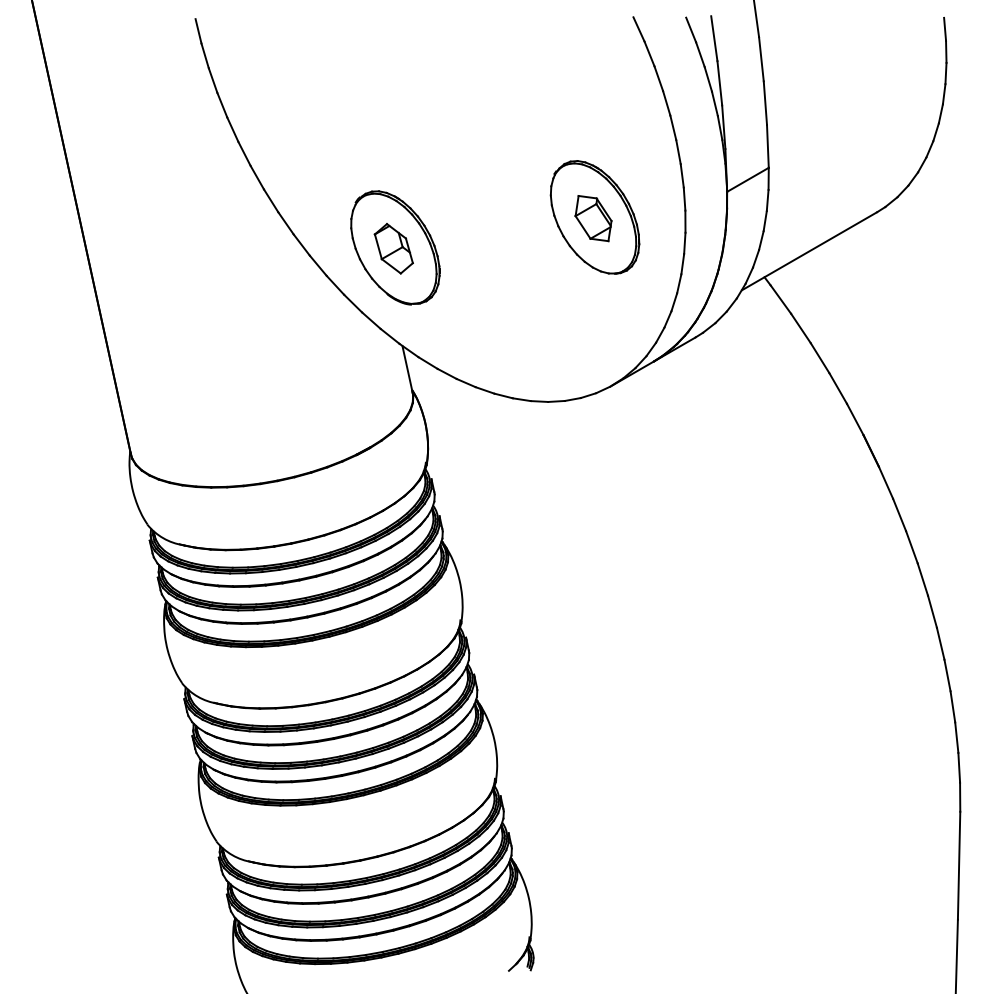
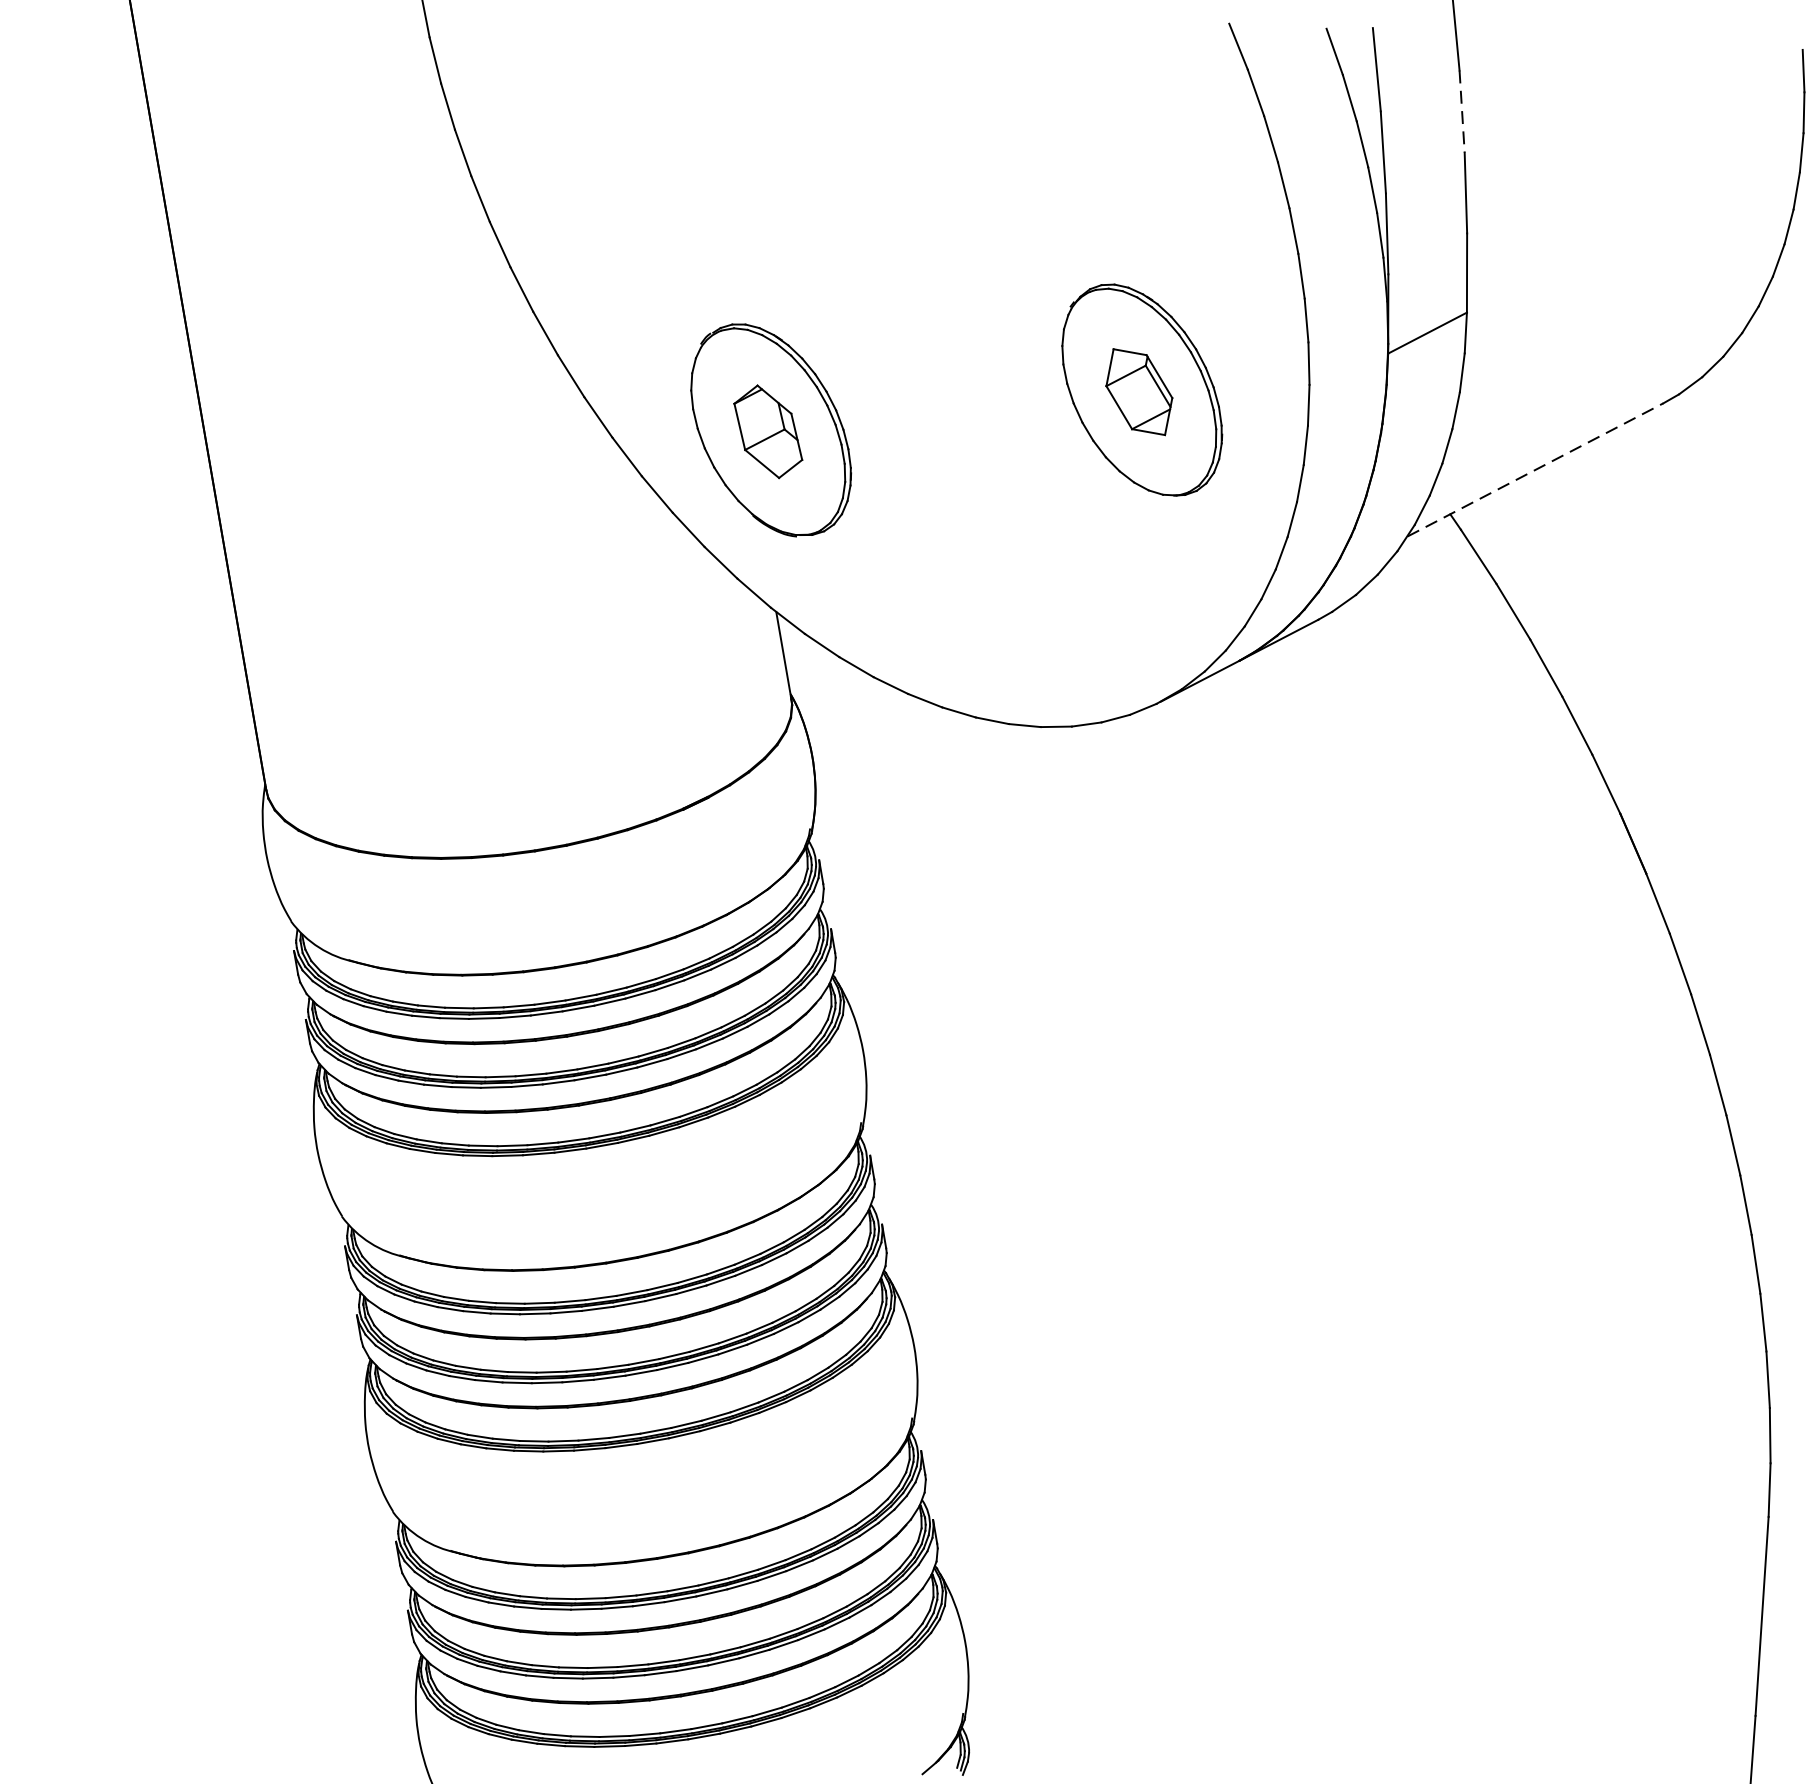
line: (761, 59) -> (1462, 112), solid -> dashed
line: (809, 251) -> (1535, 470), solid -> dashed

